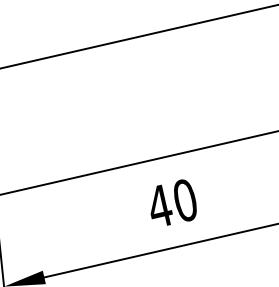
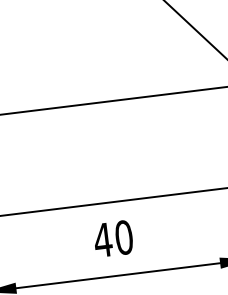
text: (172, 202) -> (113, 238), moved

